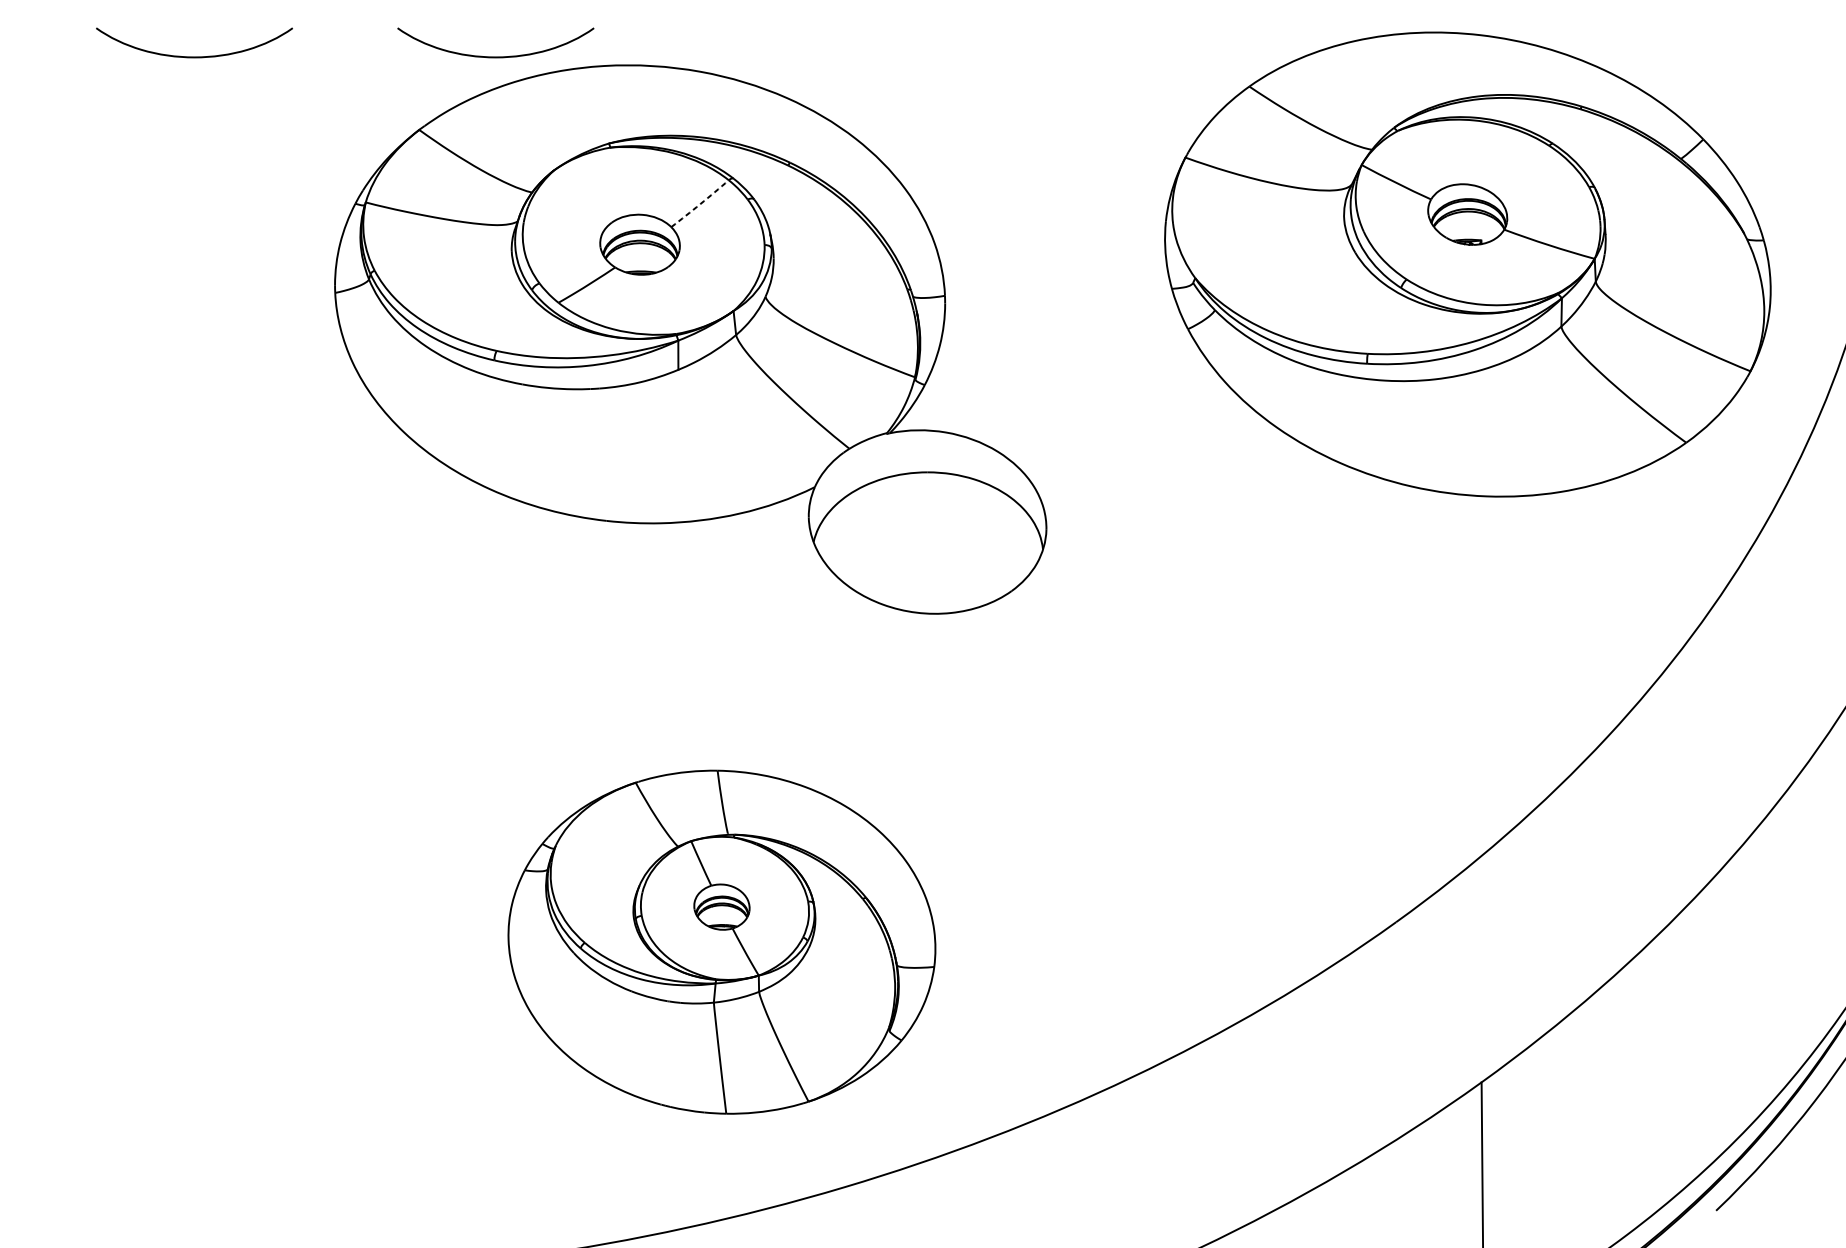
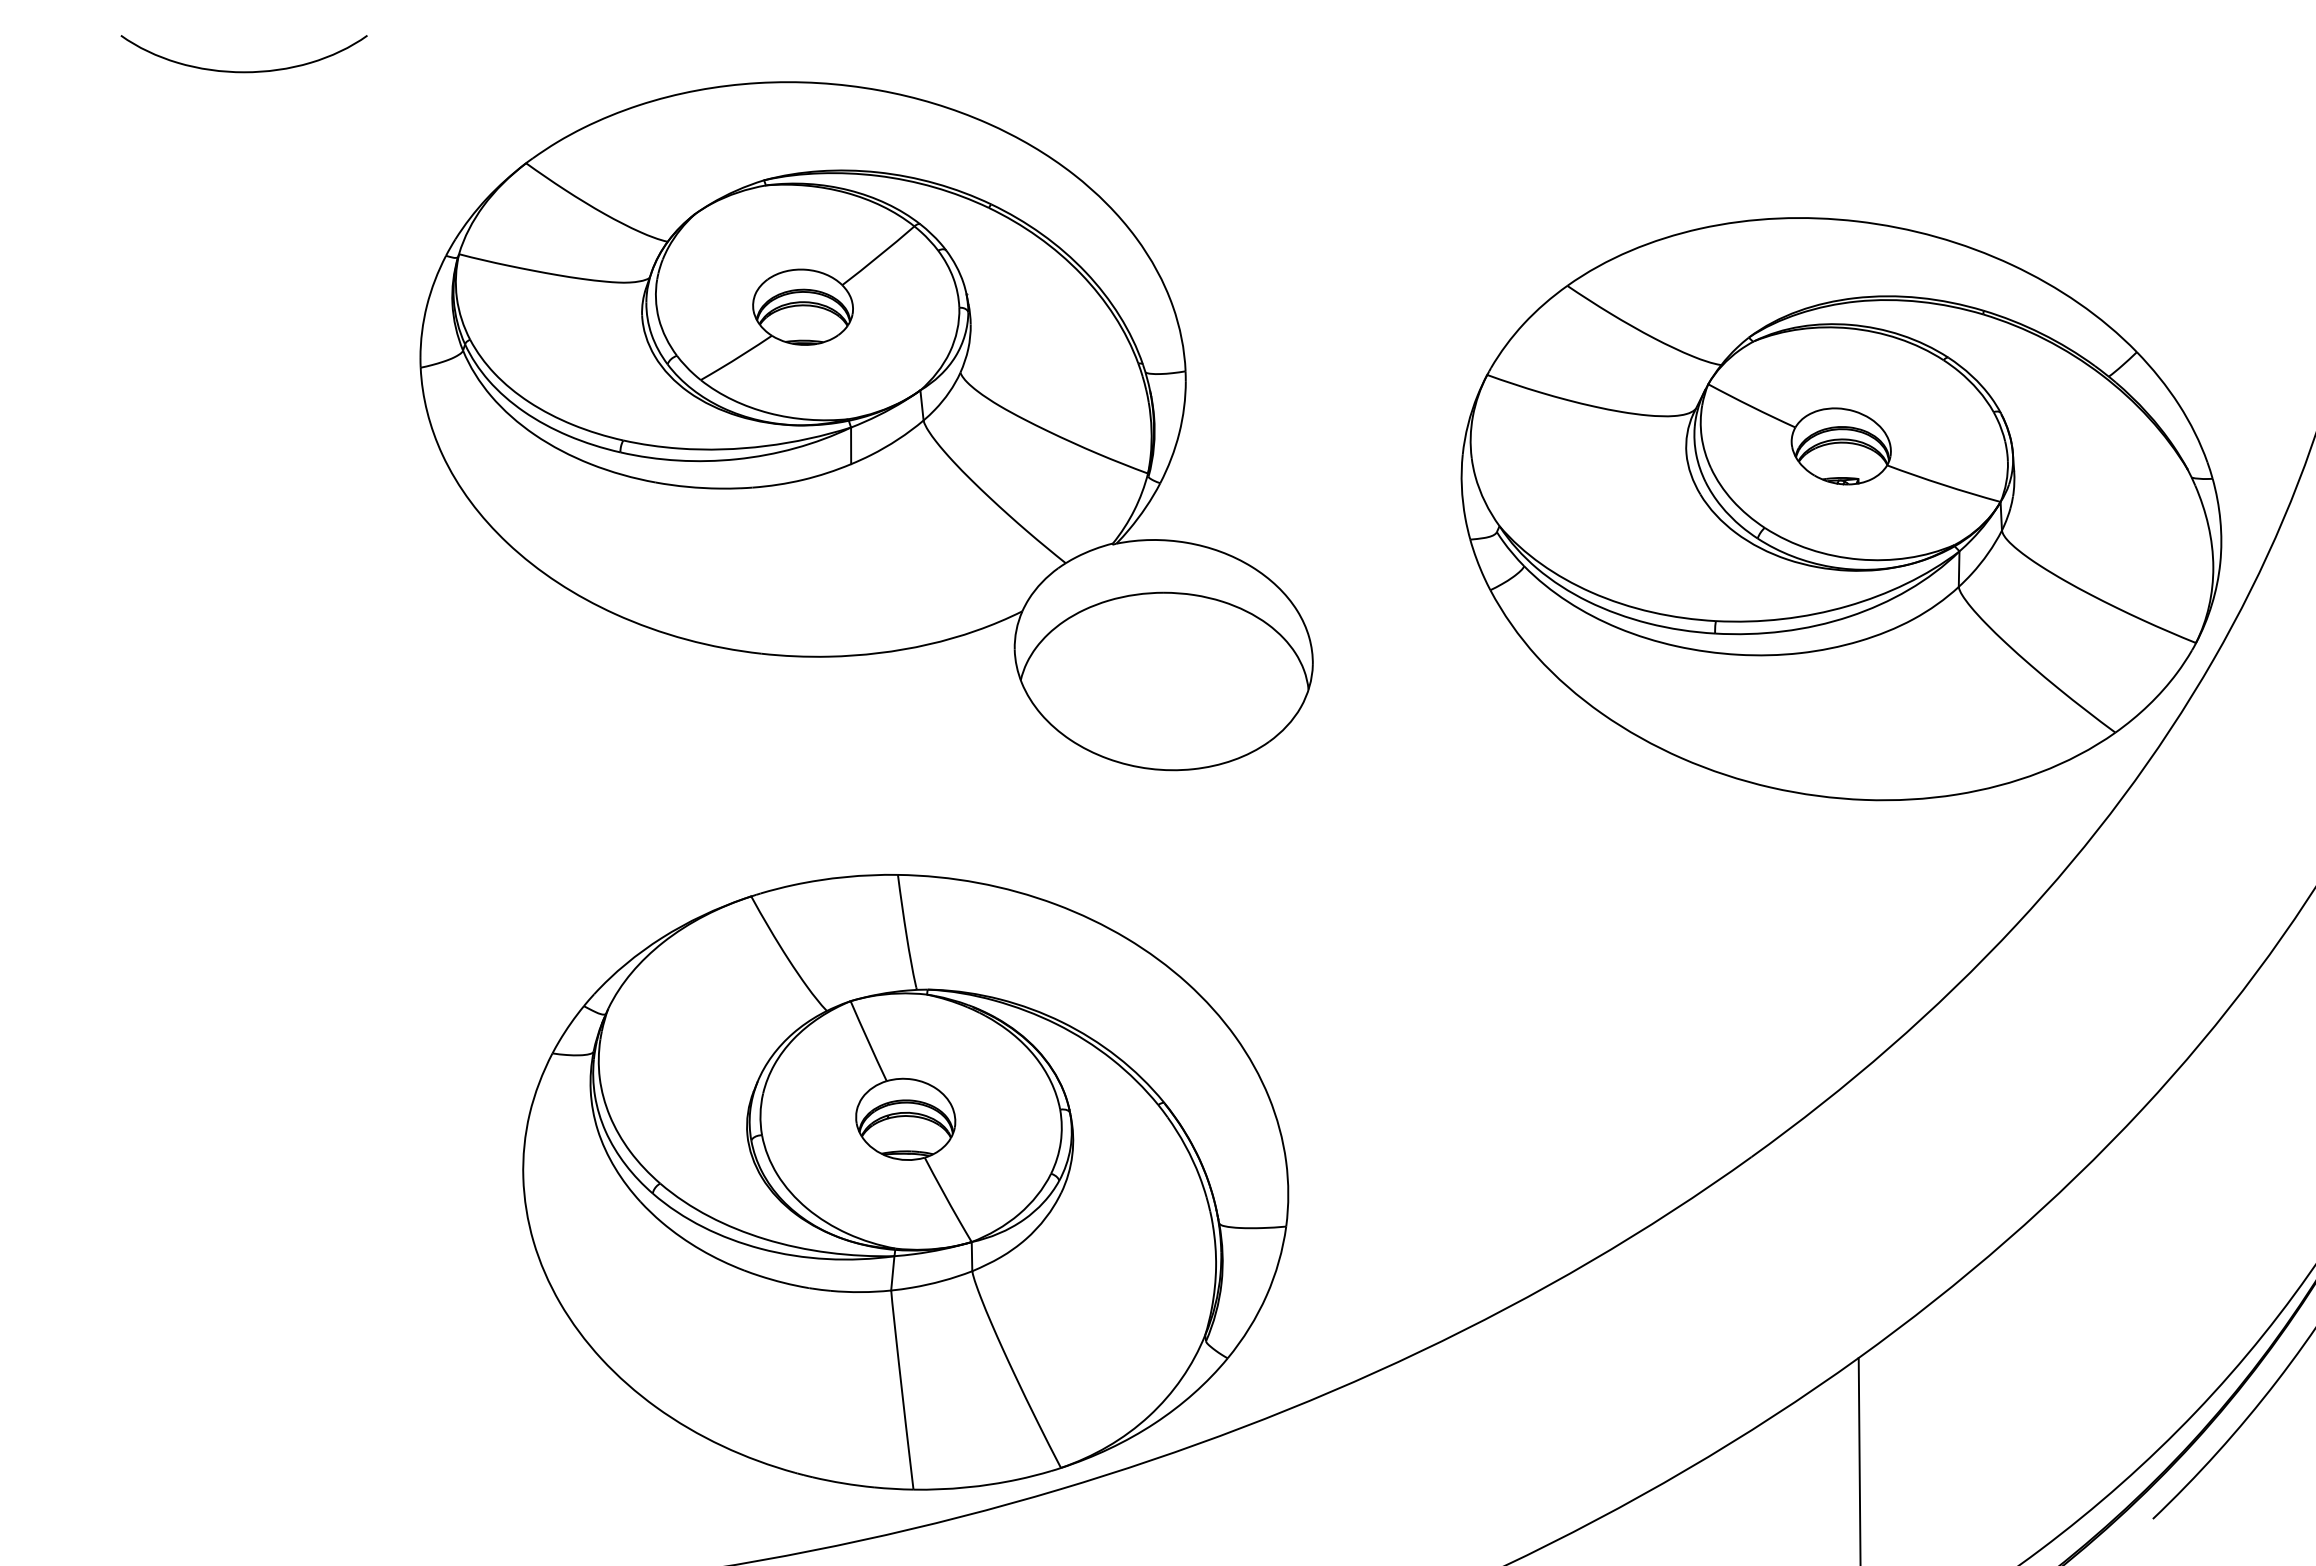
curve: (495, 56) -> (621, 71), removed
arc: (700, 204) -> (878, 256), dashed -> solid
part: (1467, 264) -> (1841, 509), moved
part: (721, 941) -> (905, 1181), size x1.43

